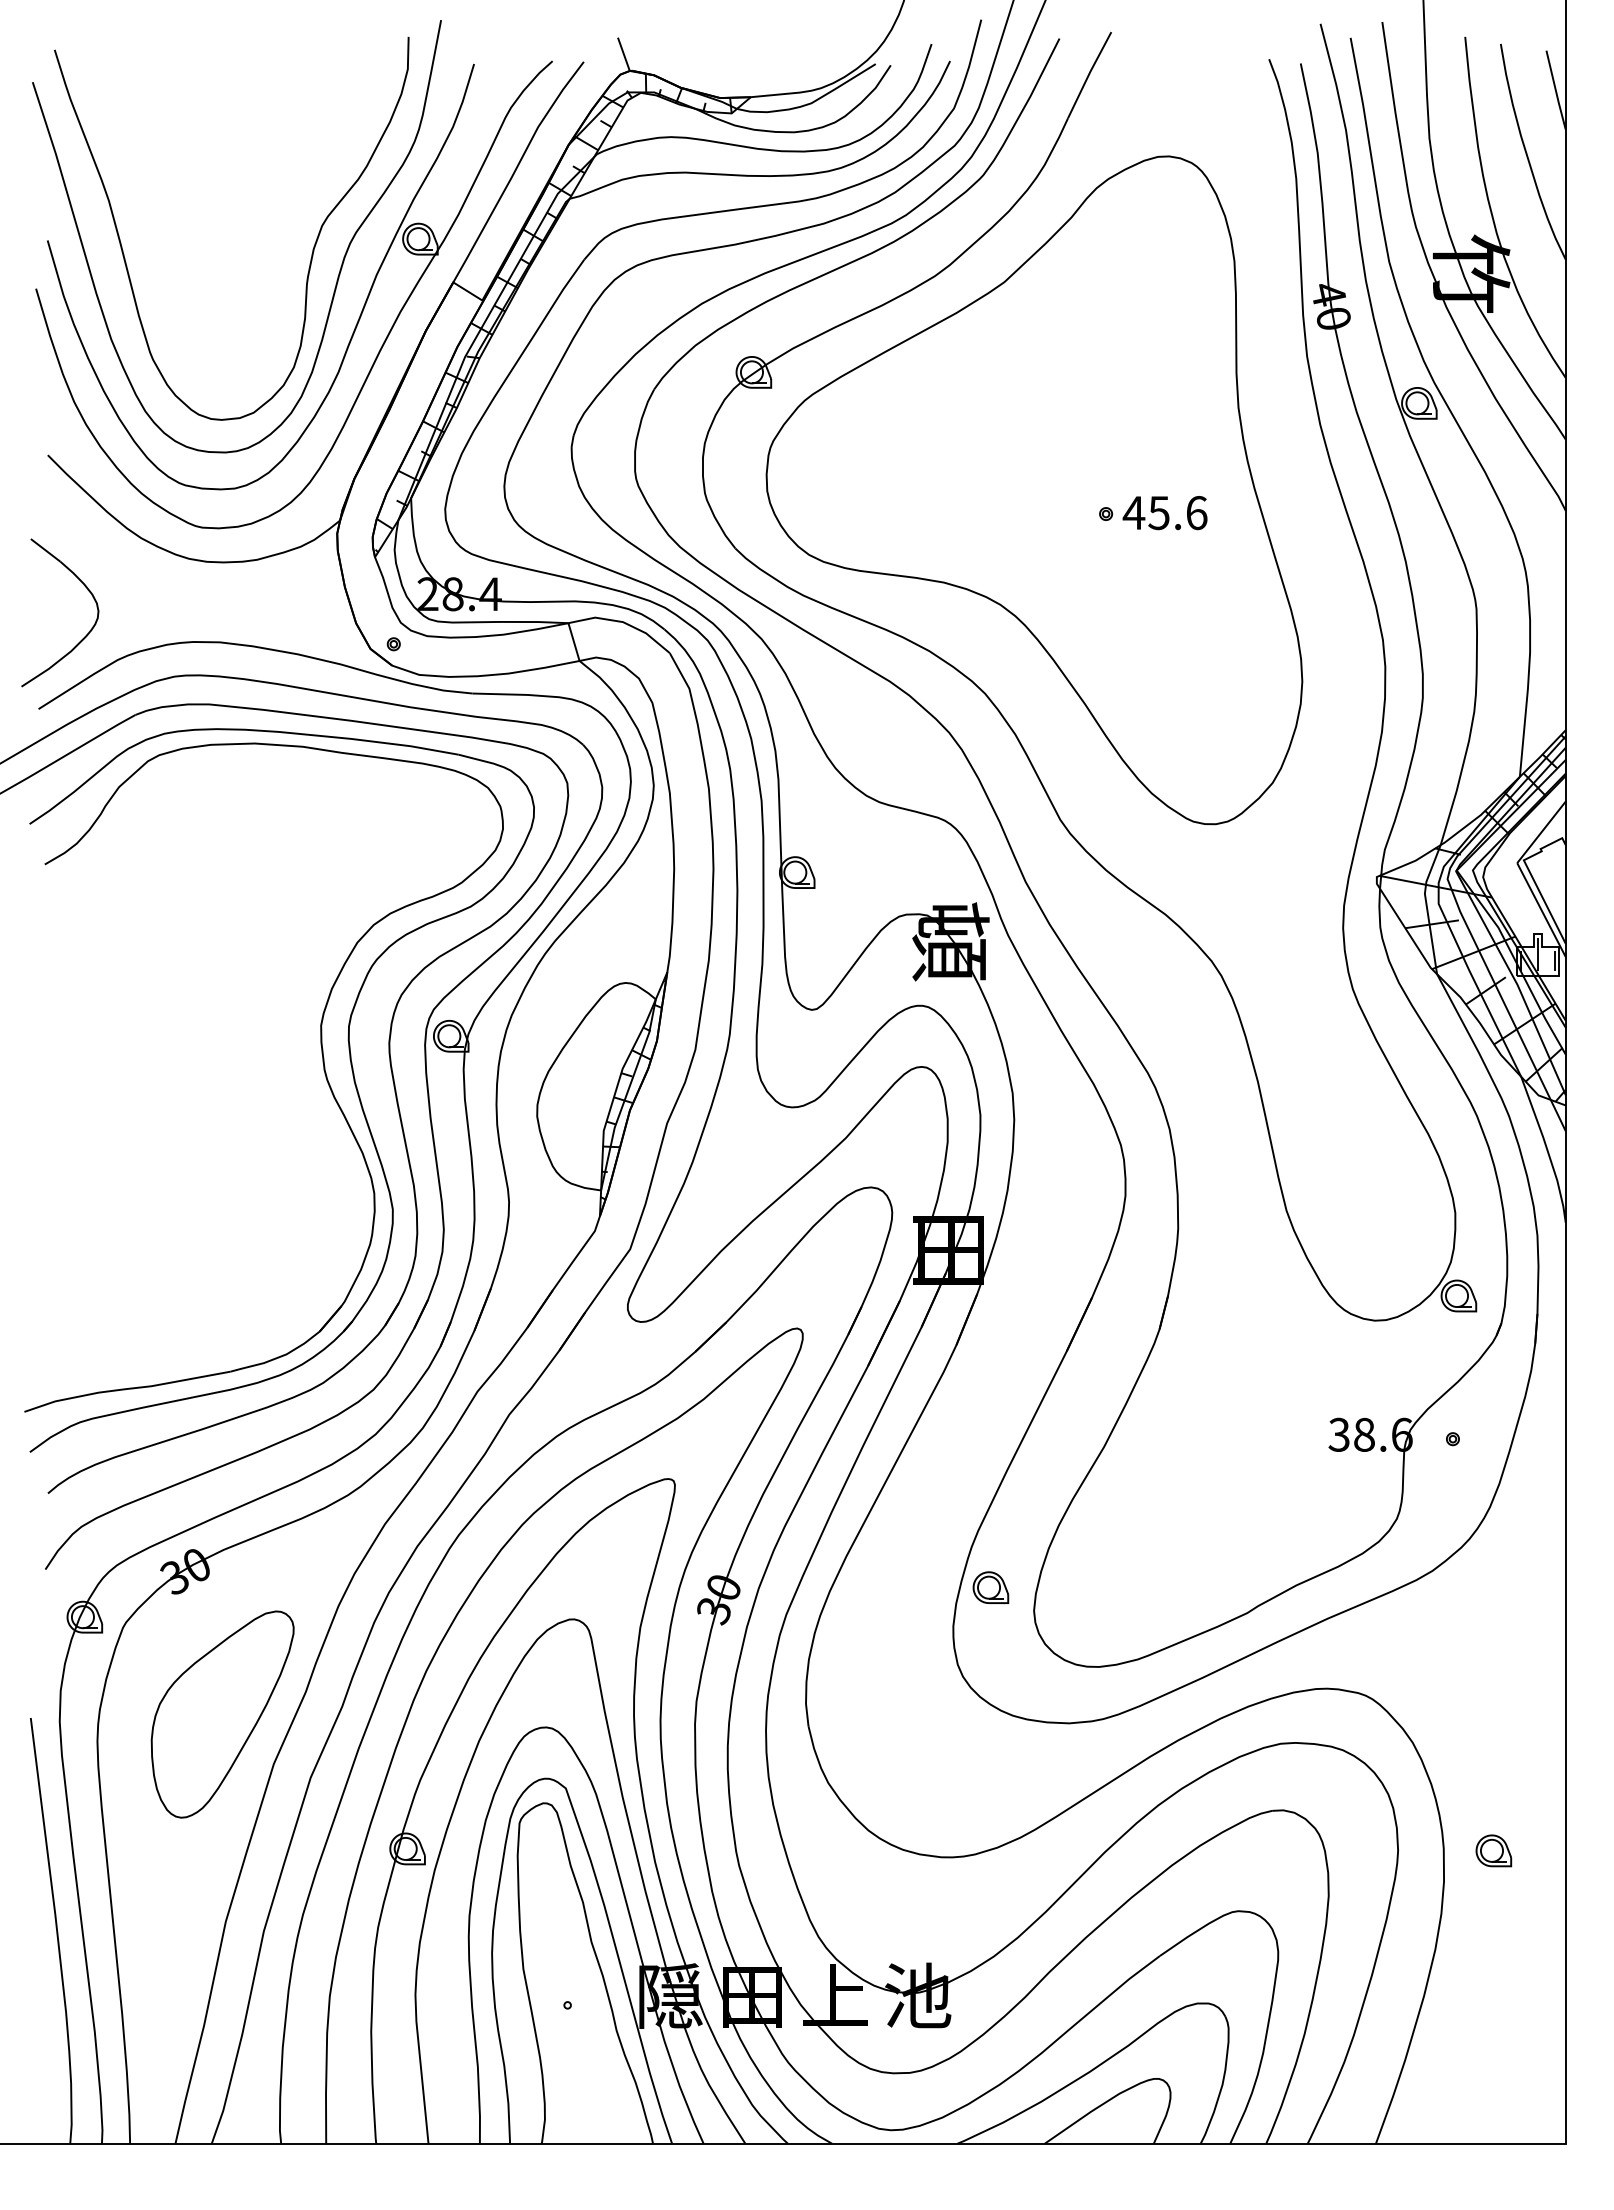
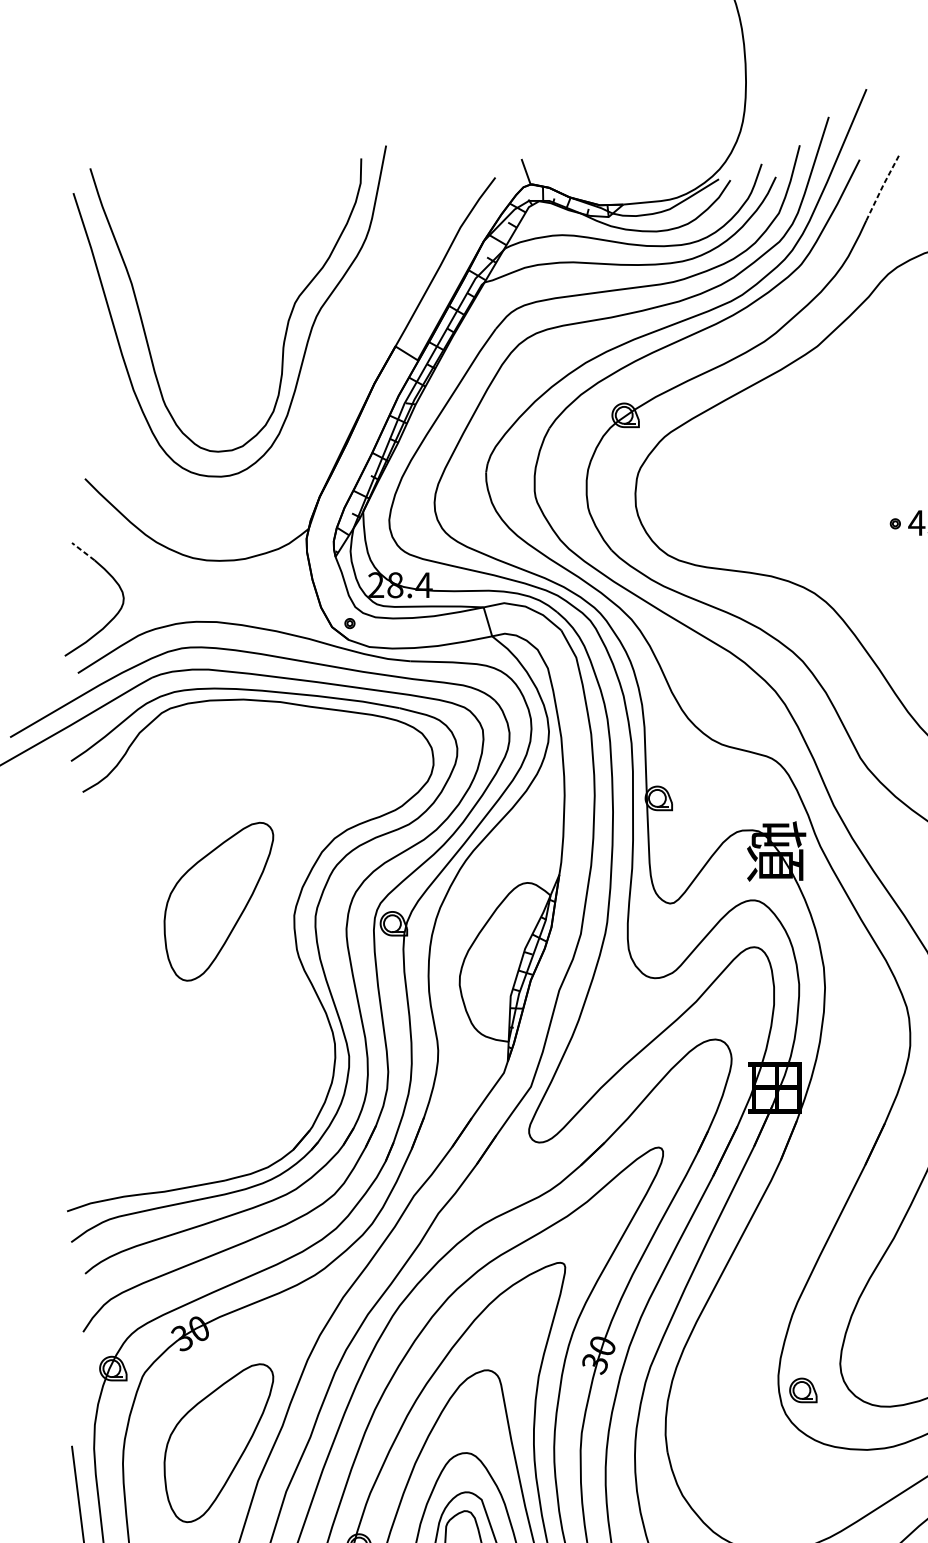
line: (1089, 74) -> (882, 187), solid -> dashed
part: (357, 320) -> (322, 375), removed
line: (45, 550) -> (83, 551), solid -> dashed
part: (222, 1007) -> (218, 901), added
part: (990, 1587) -> (803, 1390), moved

